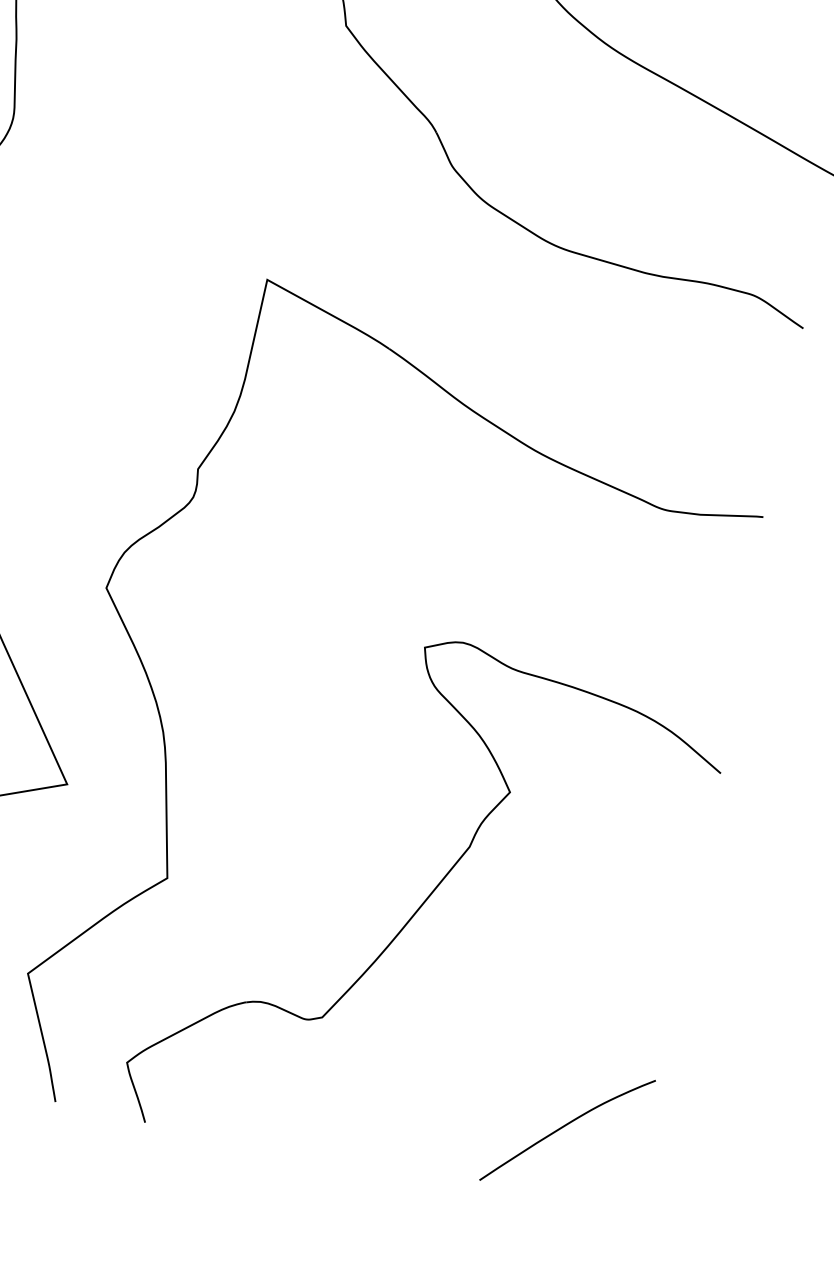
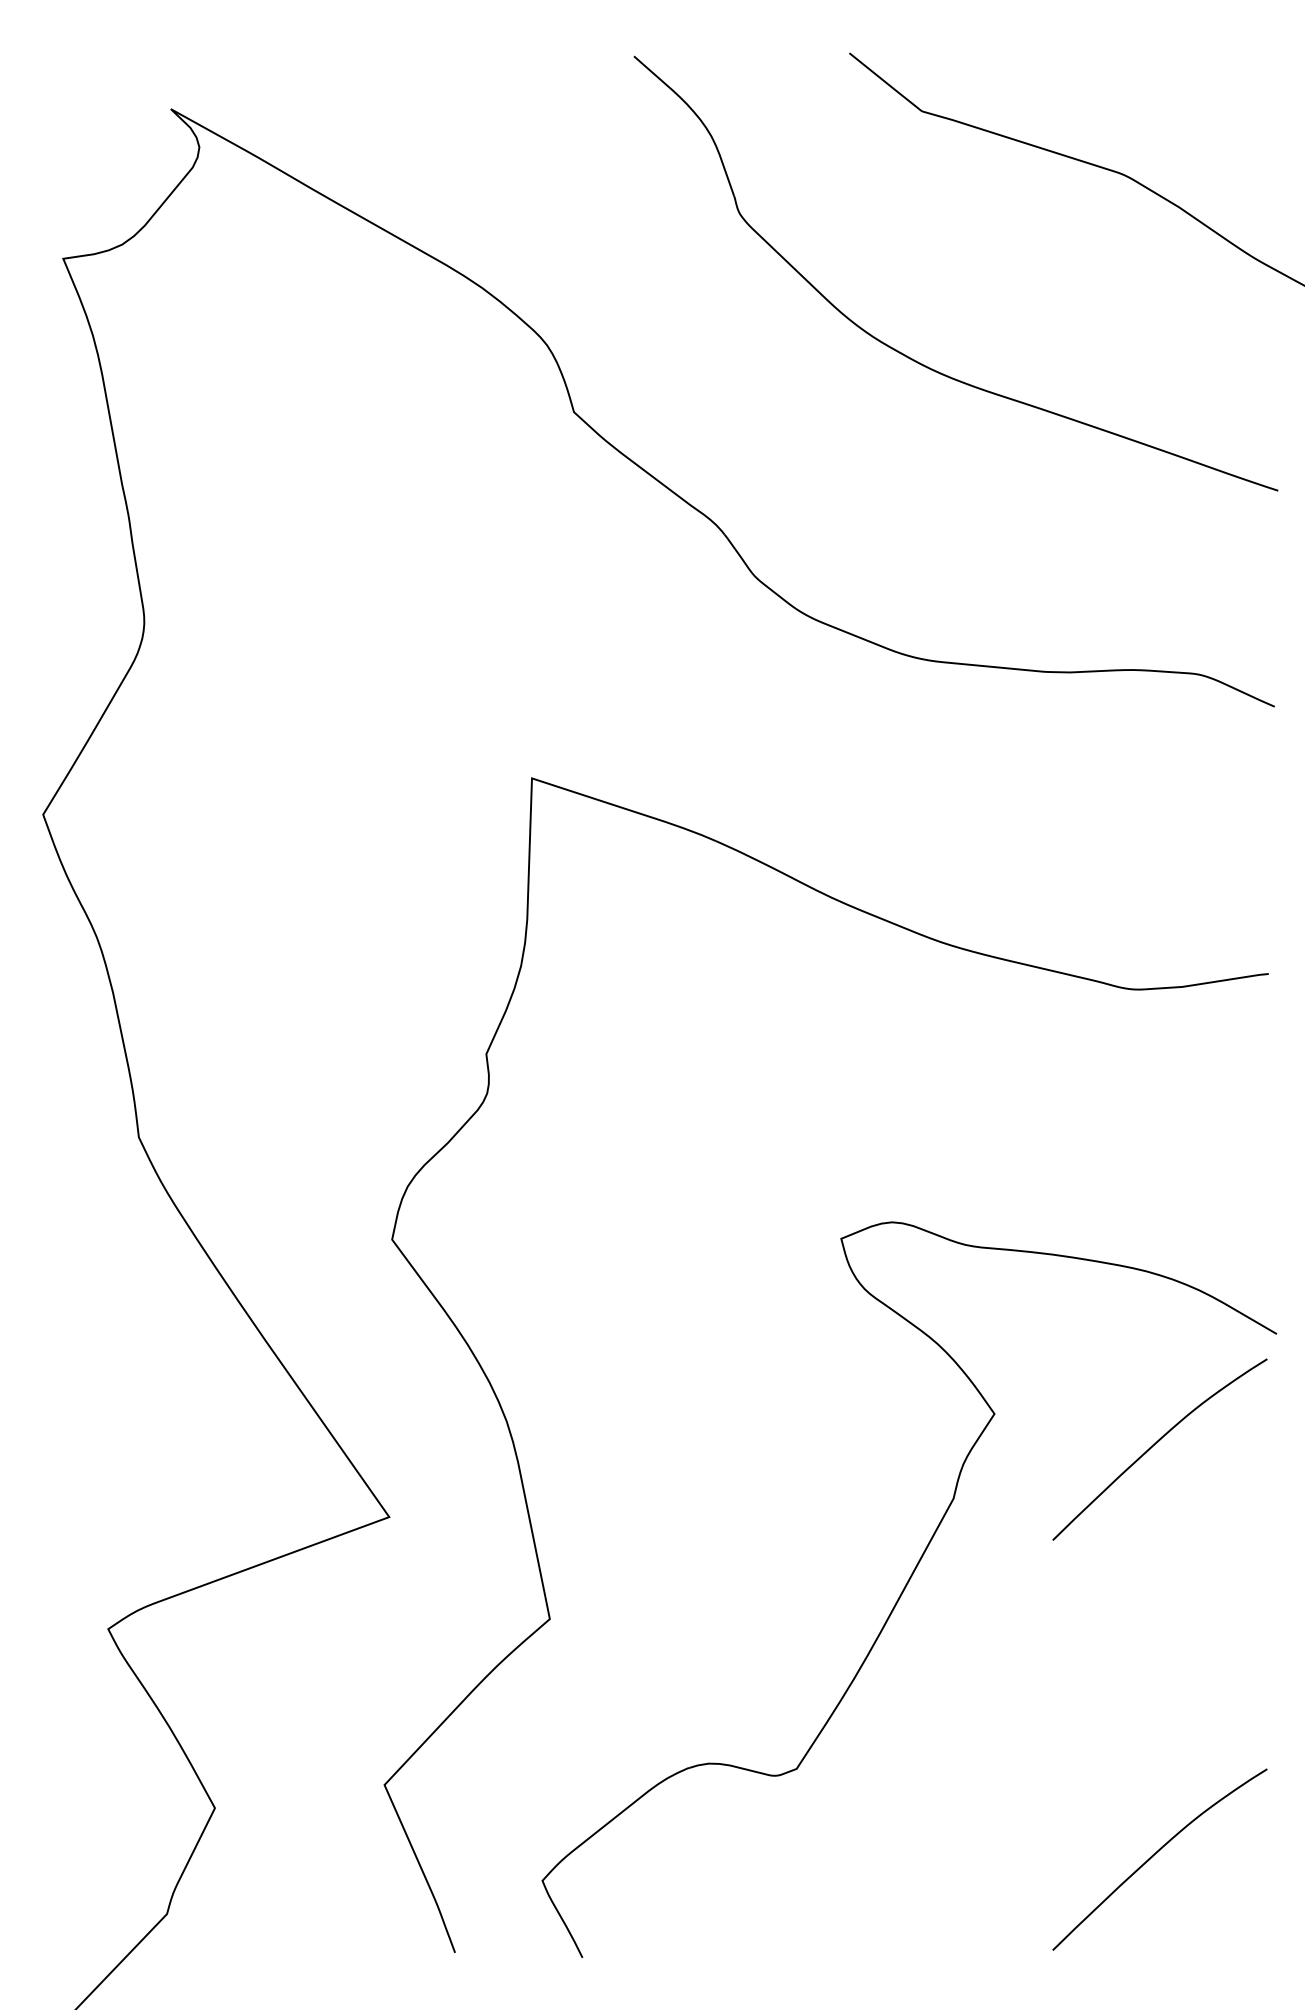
curve: (621, 835) -> (1157, 1443), added

